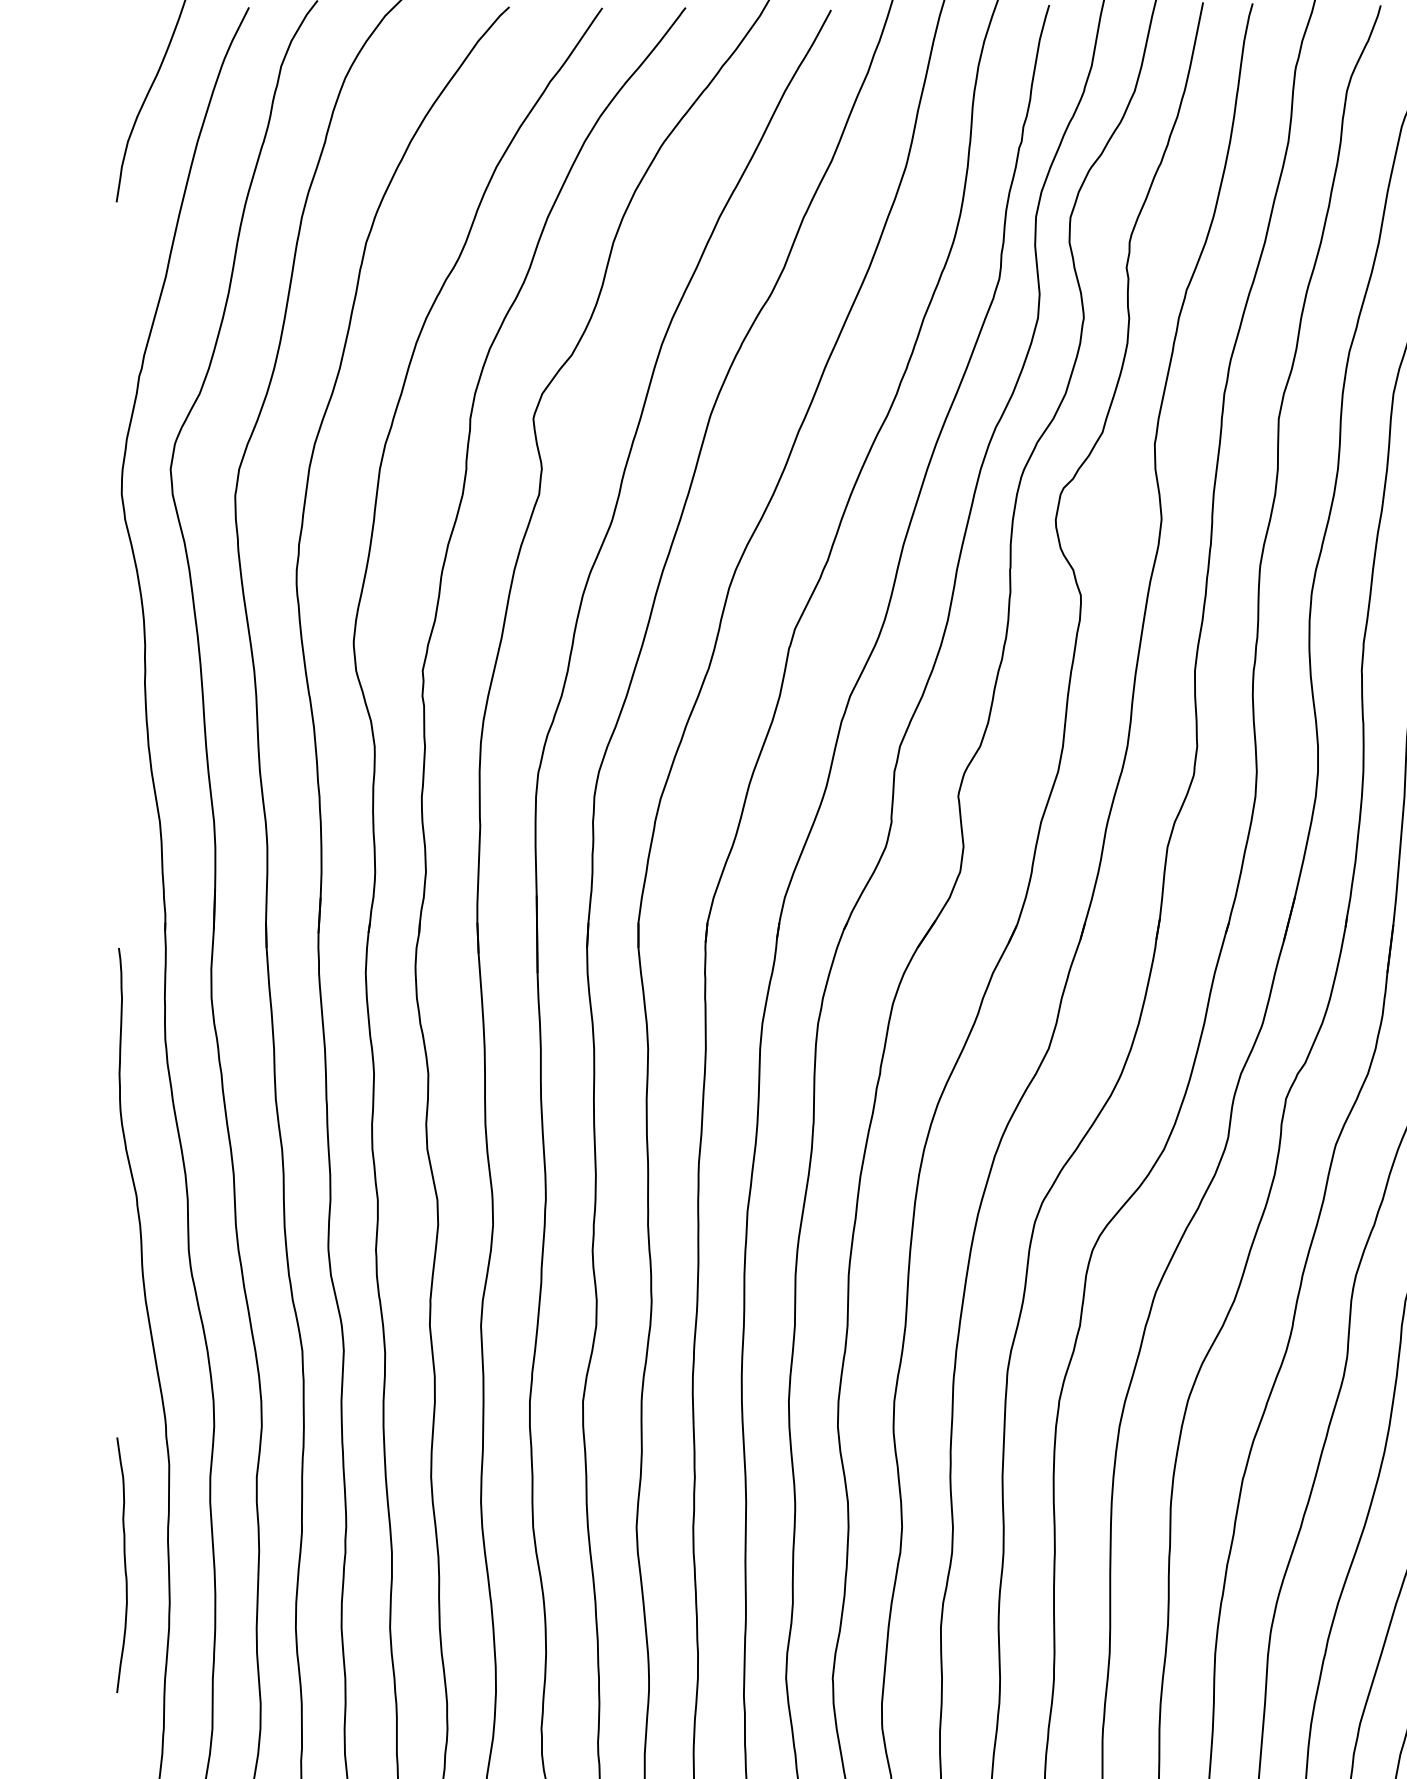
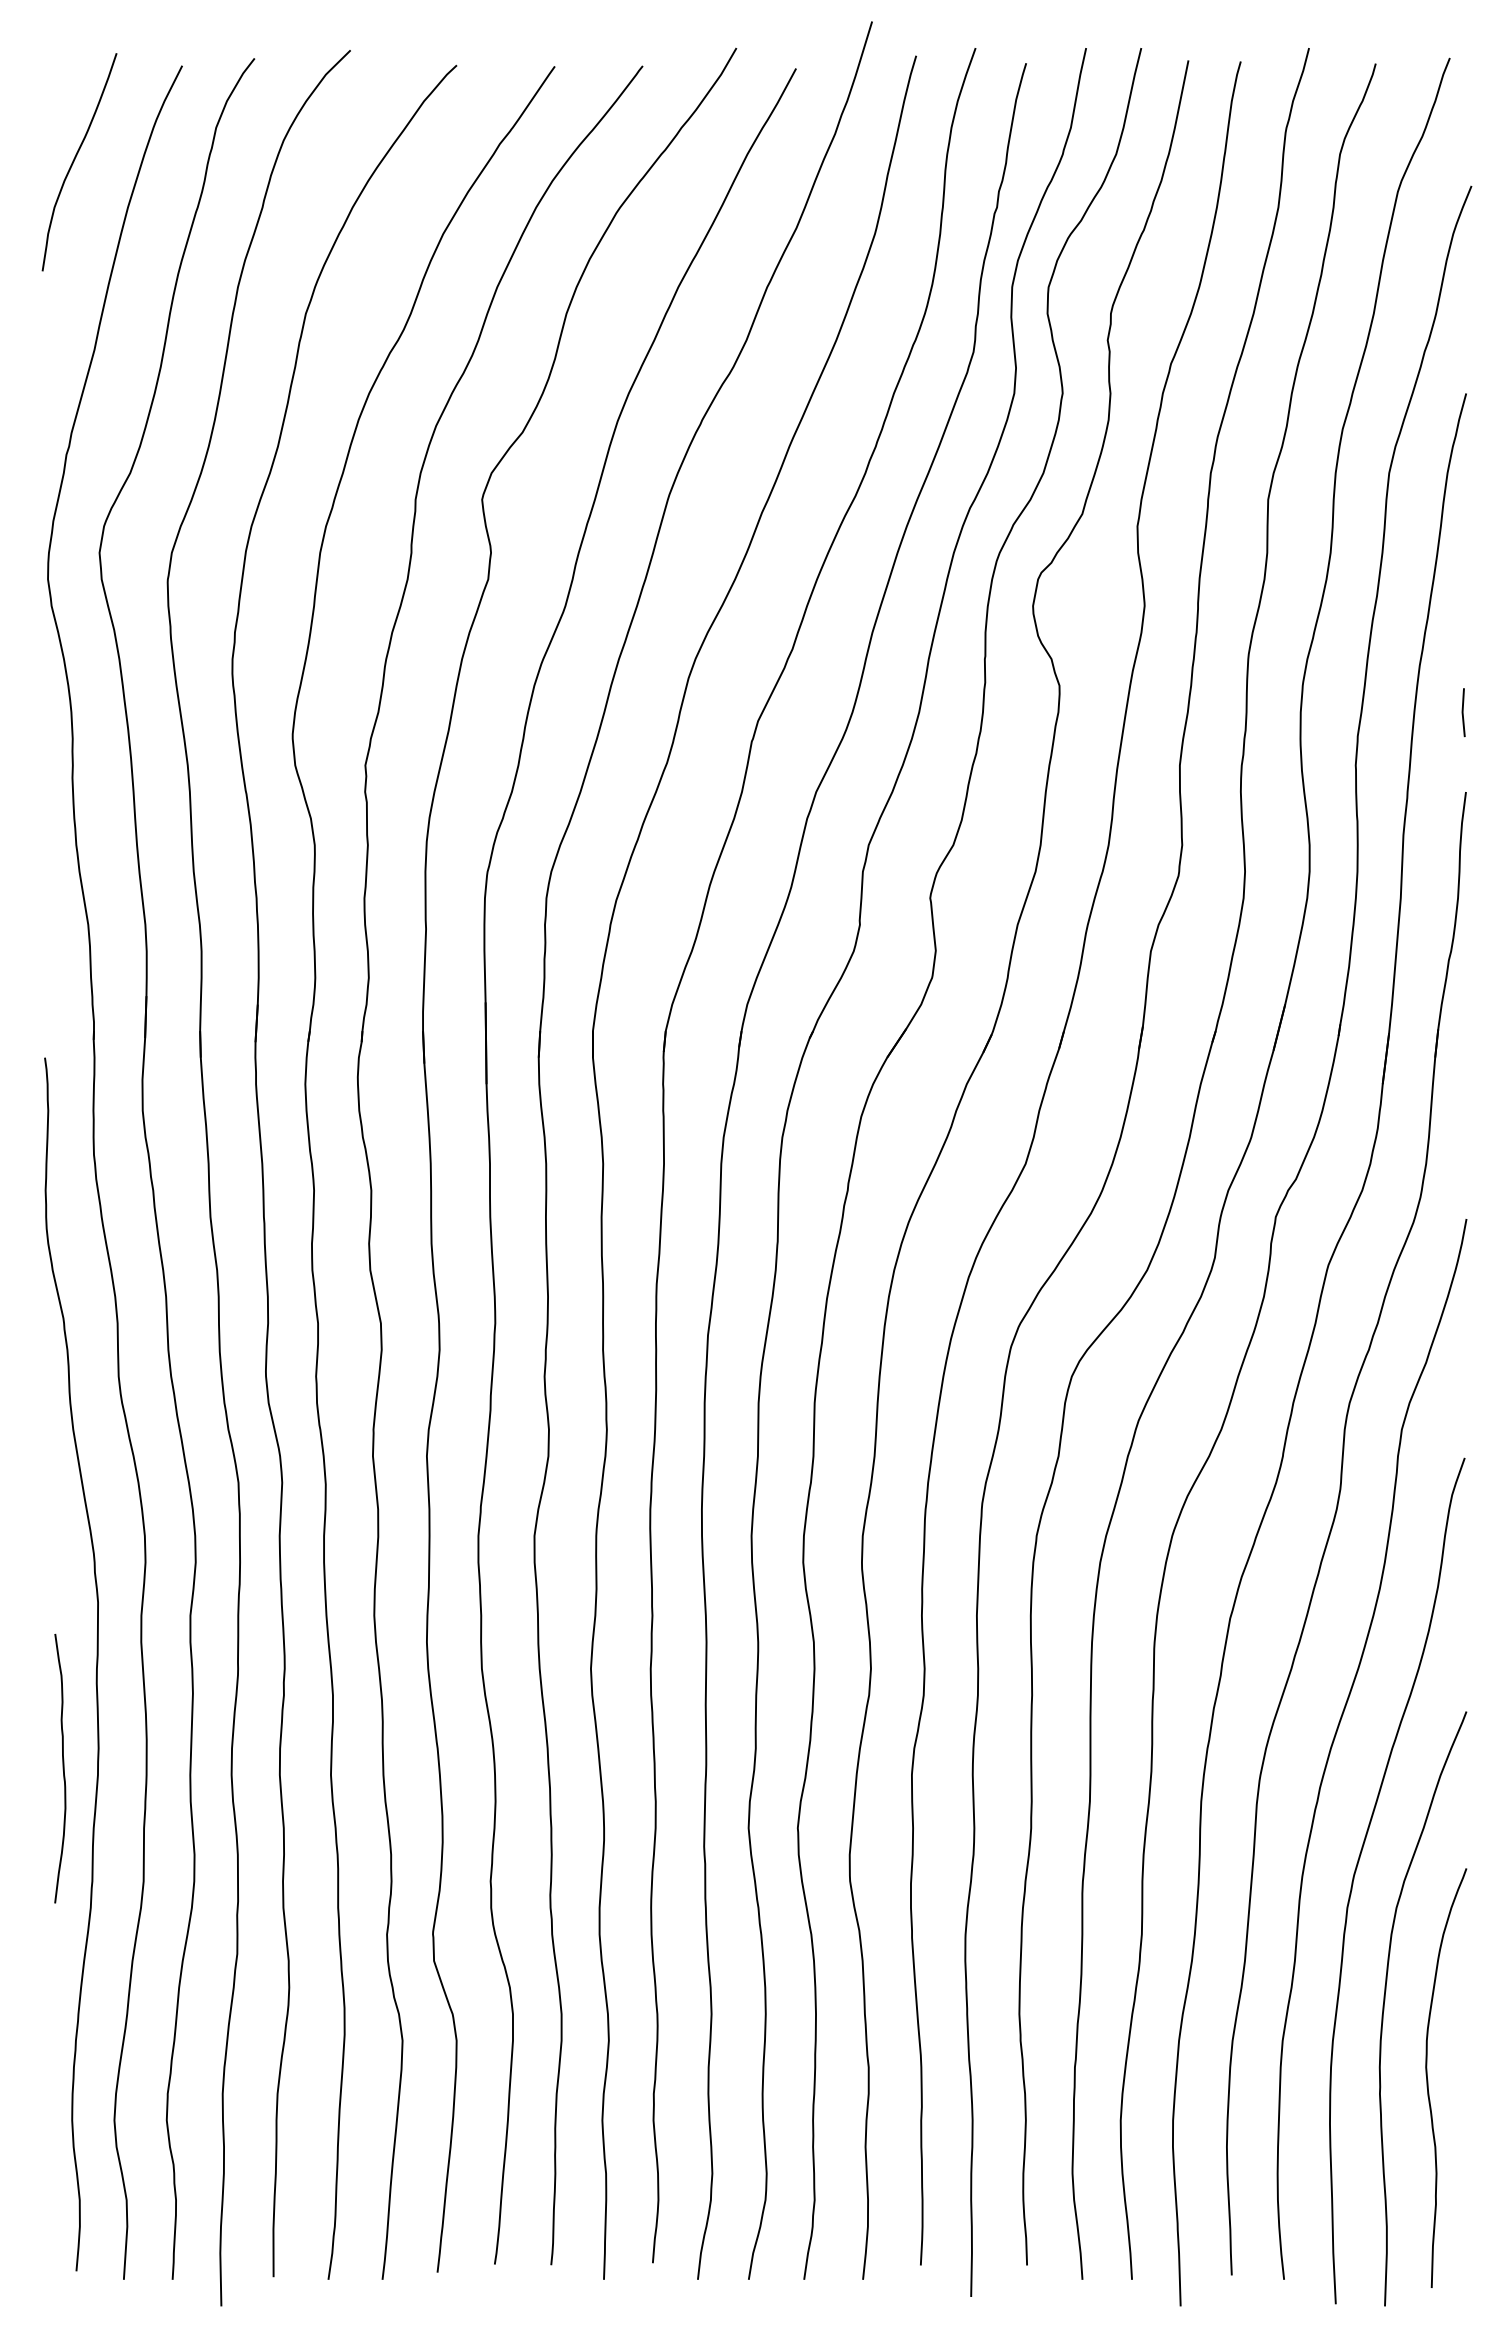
curve: (124, 1565) -> (62, 1768), moved

